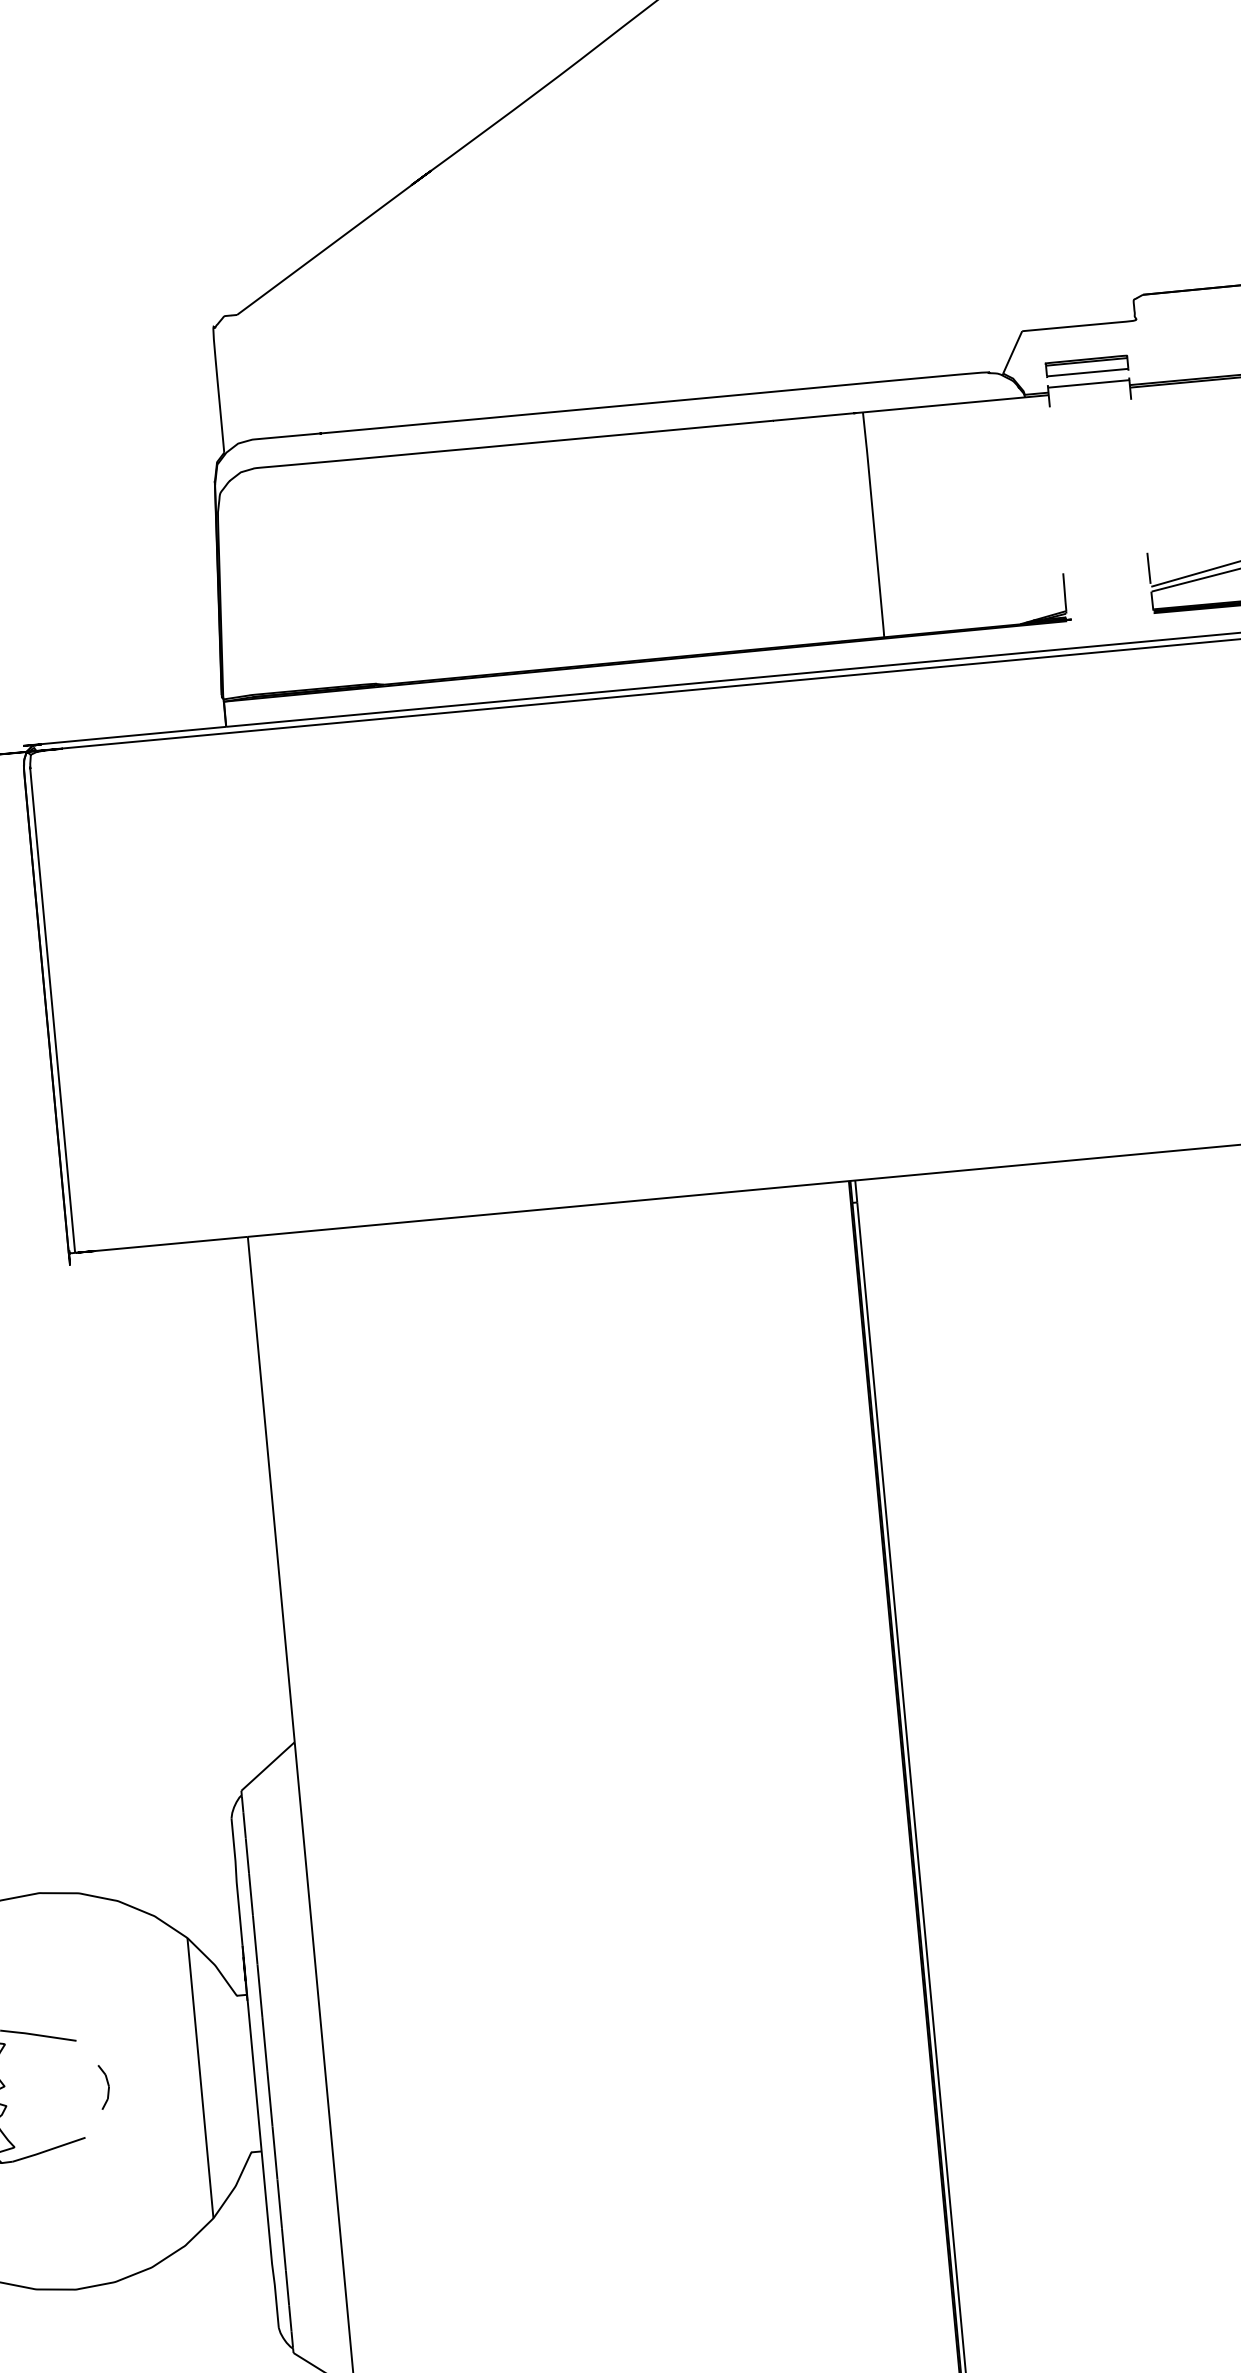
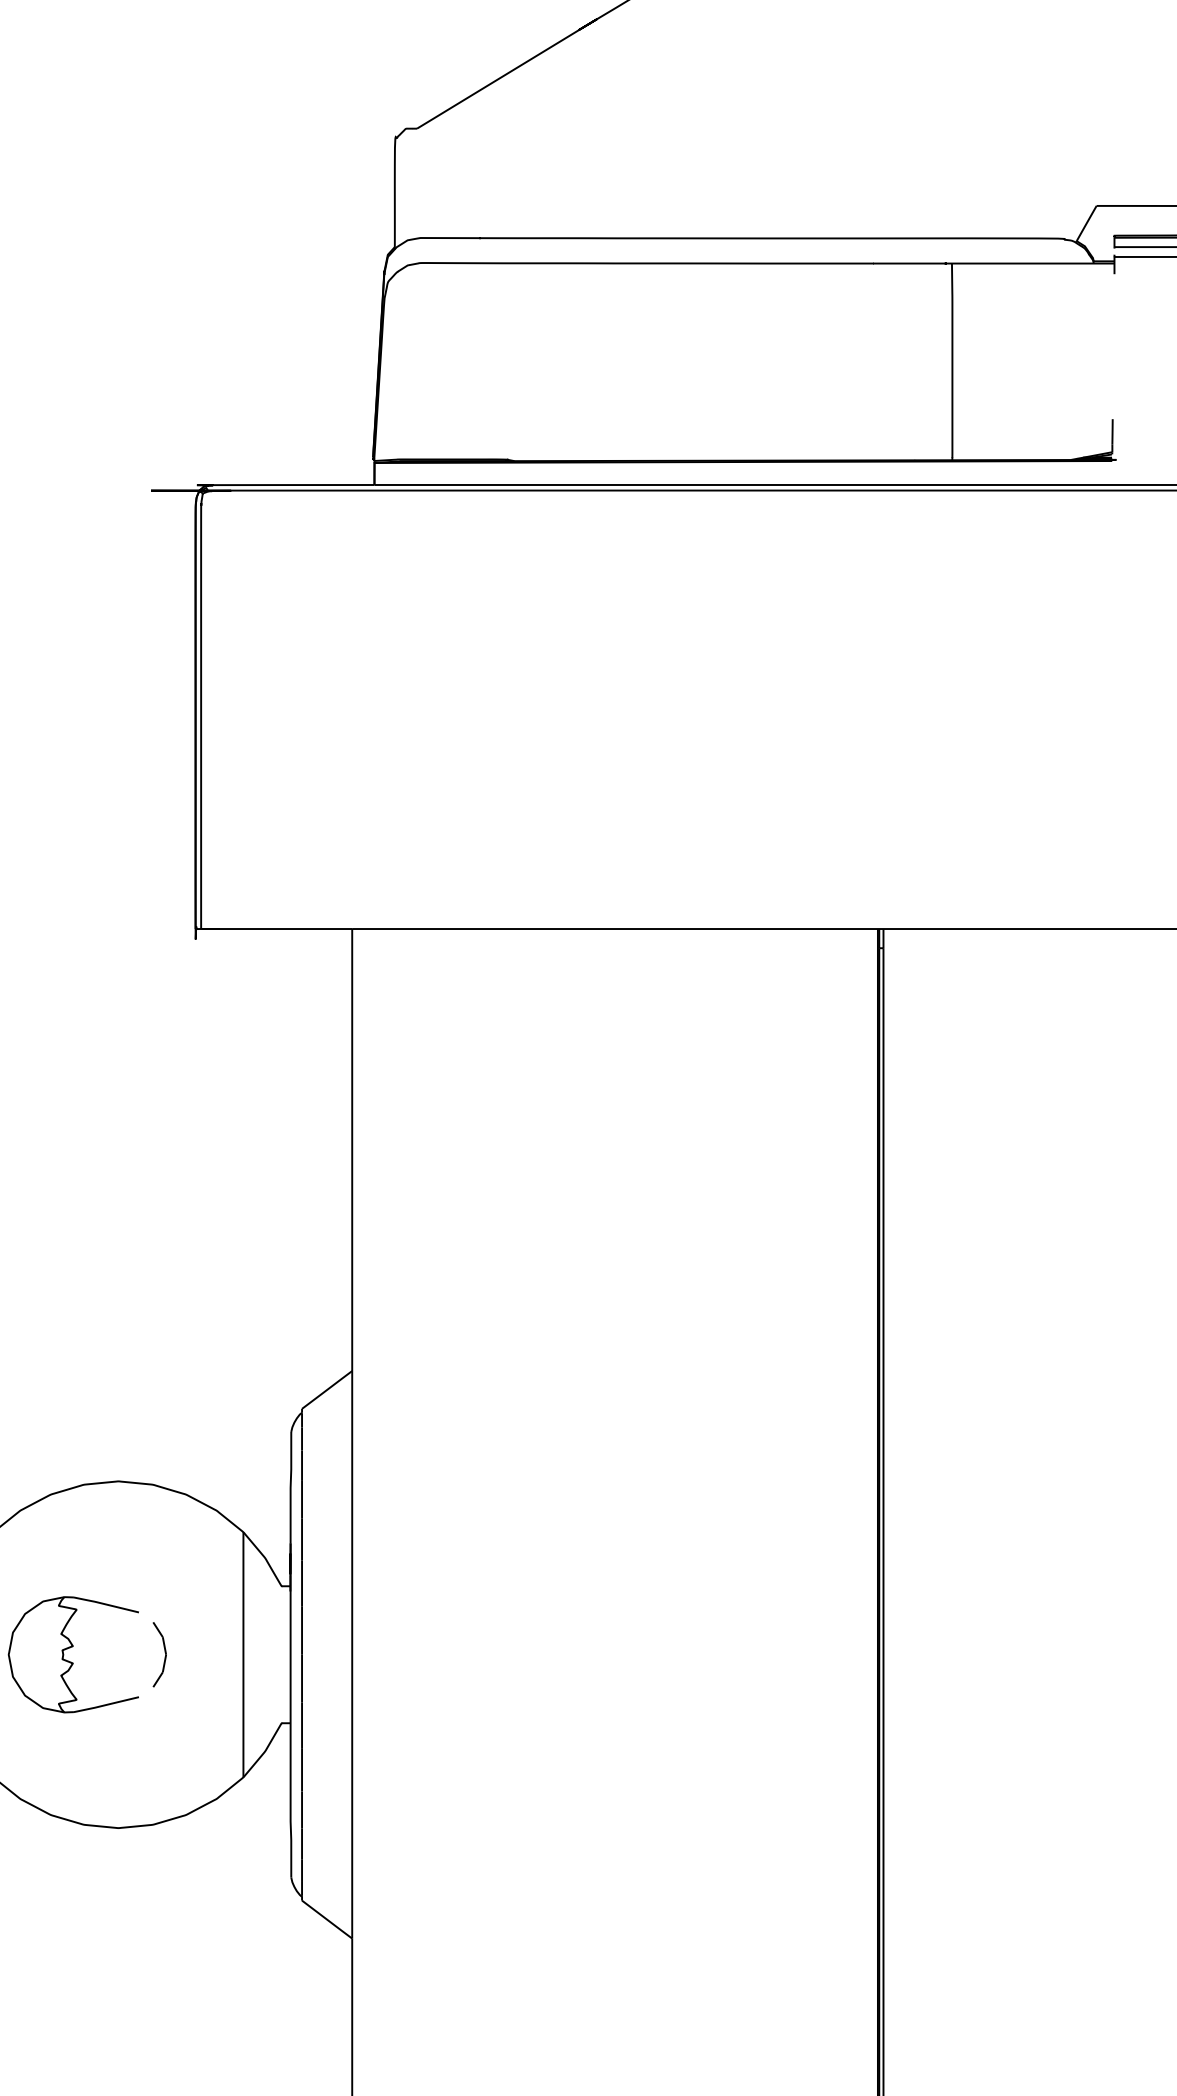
part: (104, 2086) -> (159, 1654), size x1.67

